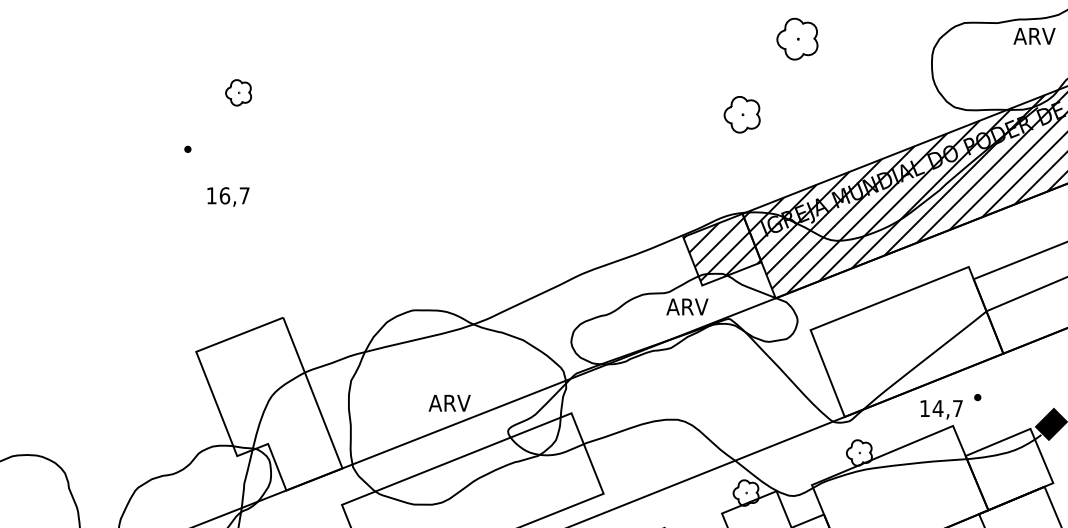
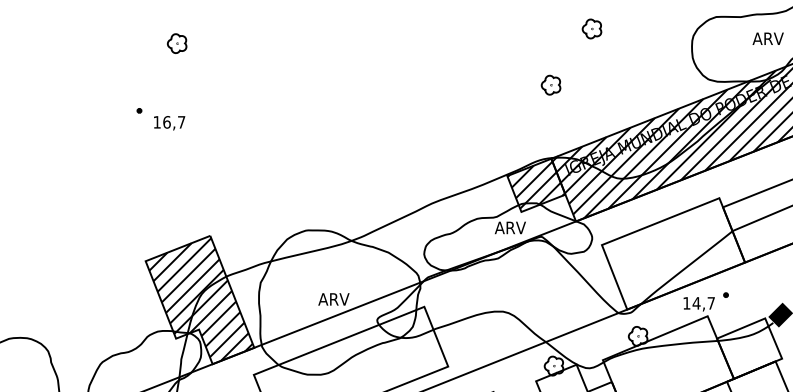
text: (1034, 36) -> (768, 38), moved
part: (796, 38) -> (591, 28), size x0.62
part: (238, 92) -> (177, 43), moved
part: (741, 114) -> (550, 84), size x0.71
text: (228, 196) -> (169, 122), moved
hatch: (270, 403) -> (200, 299), added

